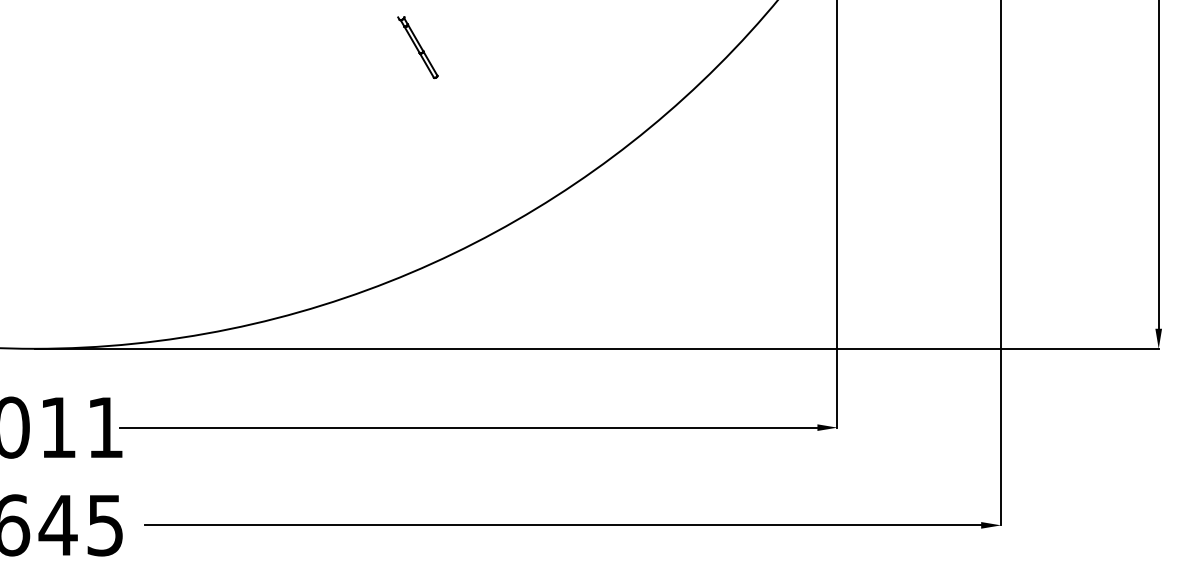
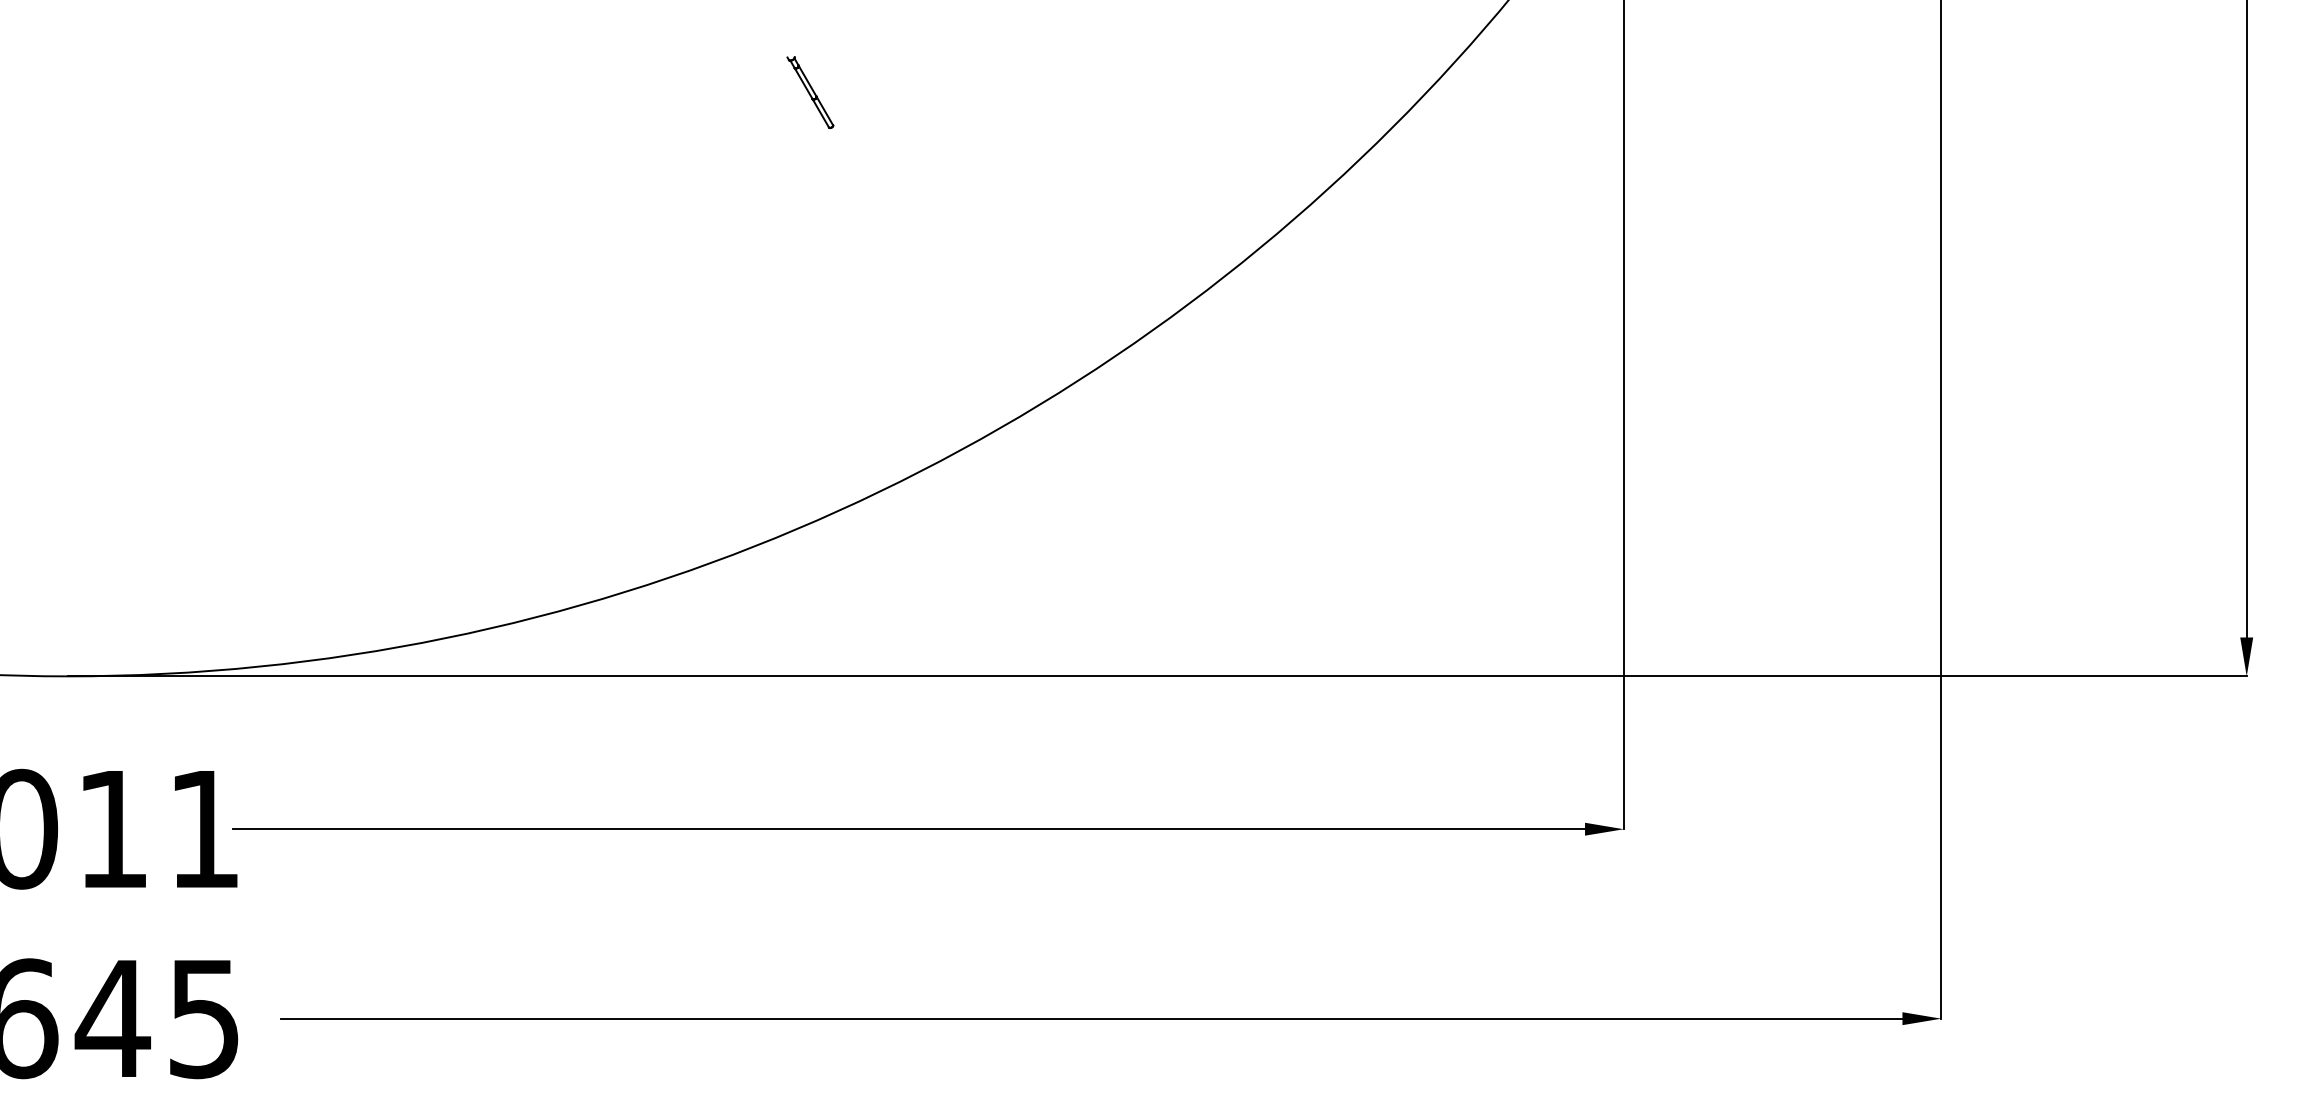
part: (417, 47) -> (809, 92), size x0.6

